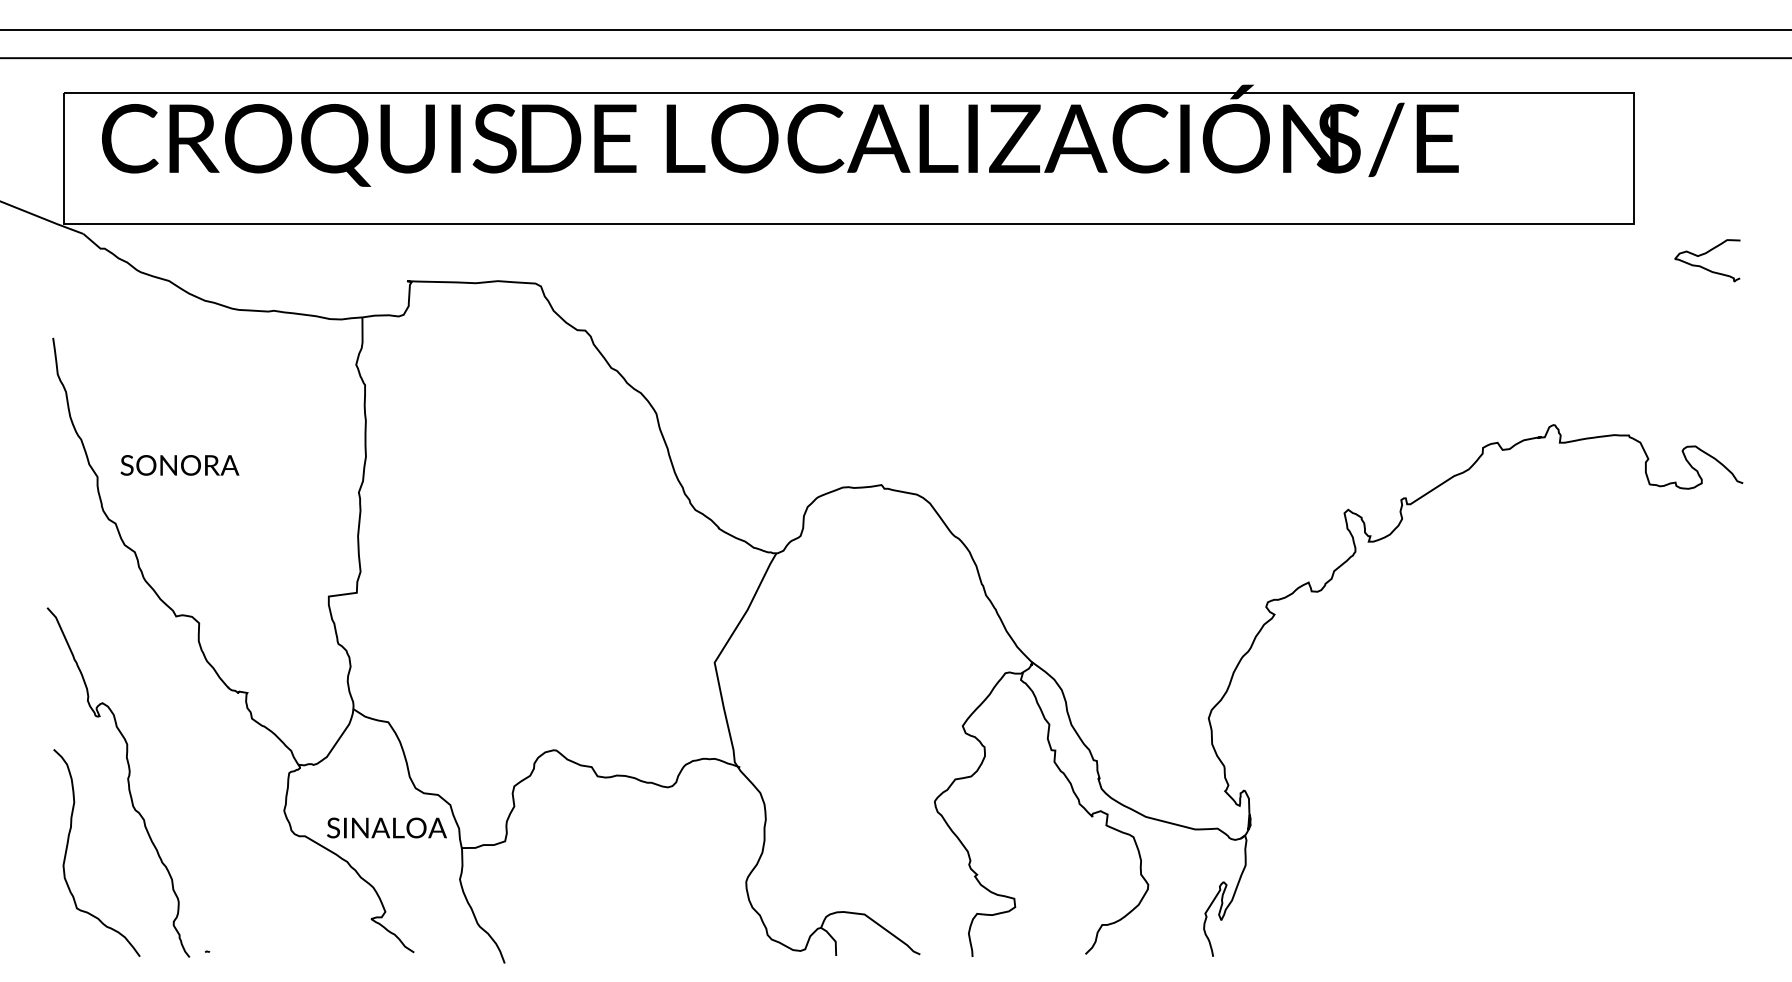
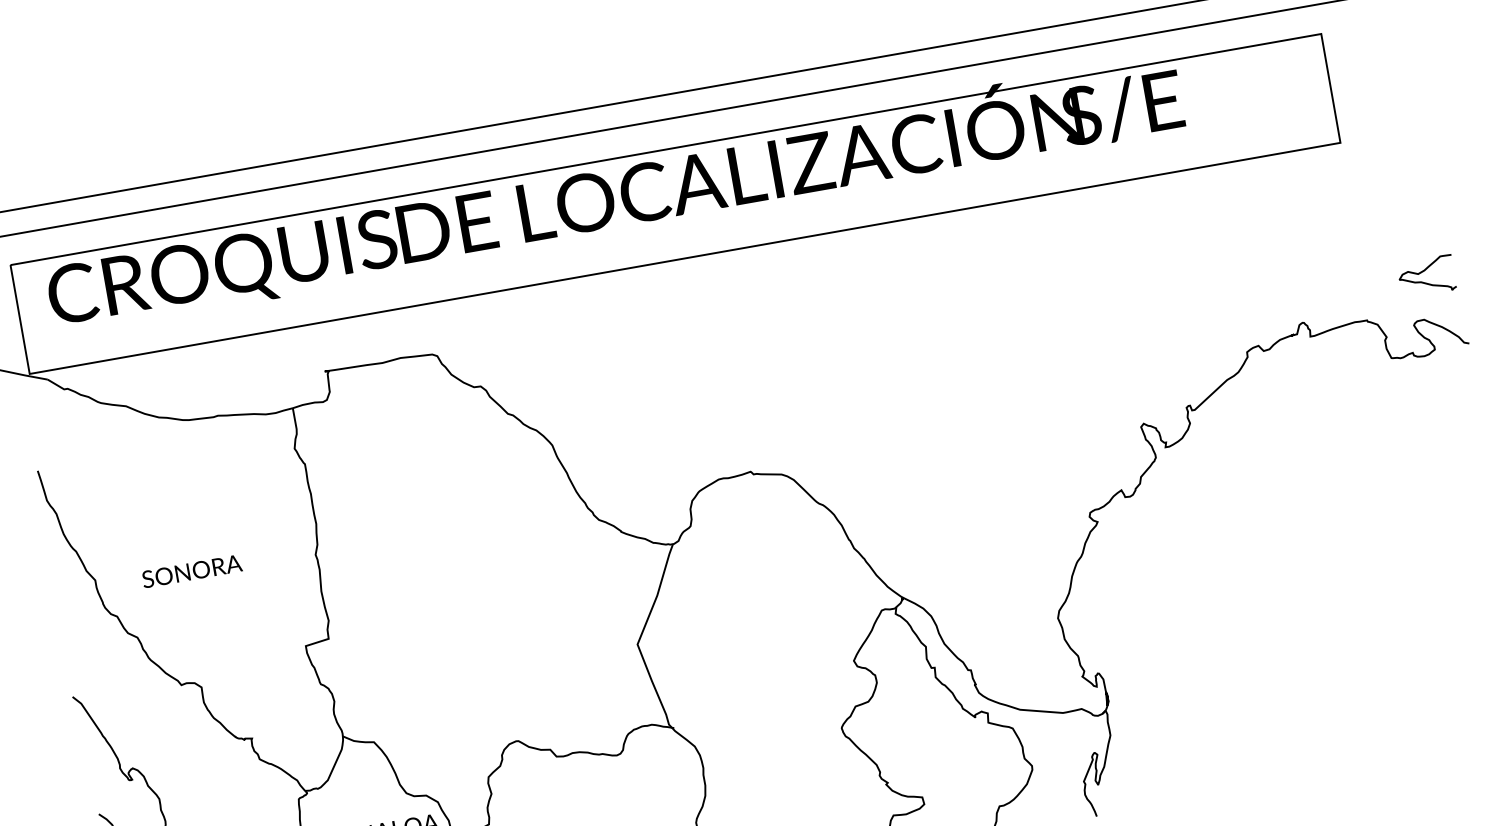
curve: (1705, 254) -> (1424, 271), moved
text: (179, 465) -> (191, 571), moved

